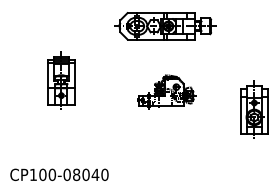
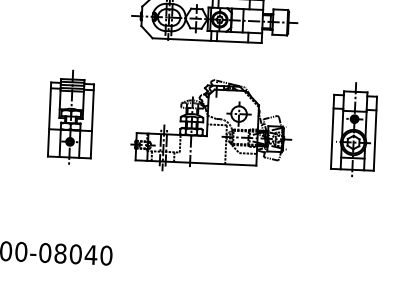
part: (61, 80) -> (71, 117), moved
part: (166, 91) -> (211, 125), size x1.67
part: (254, 109) -> (354, 129), moved

